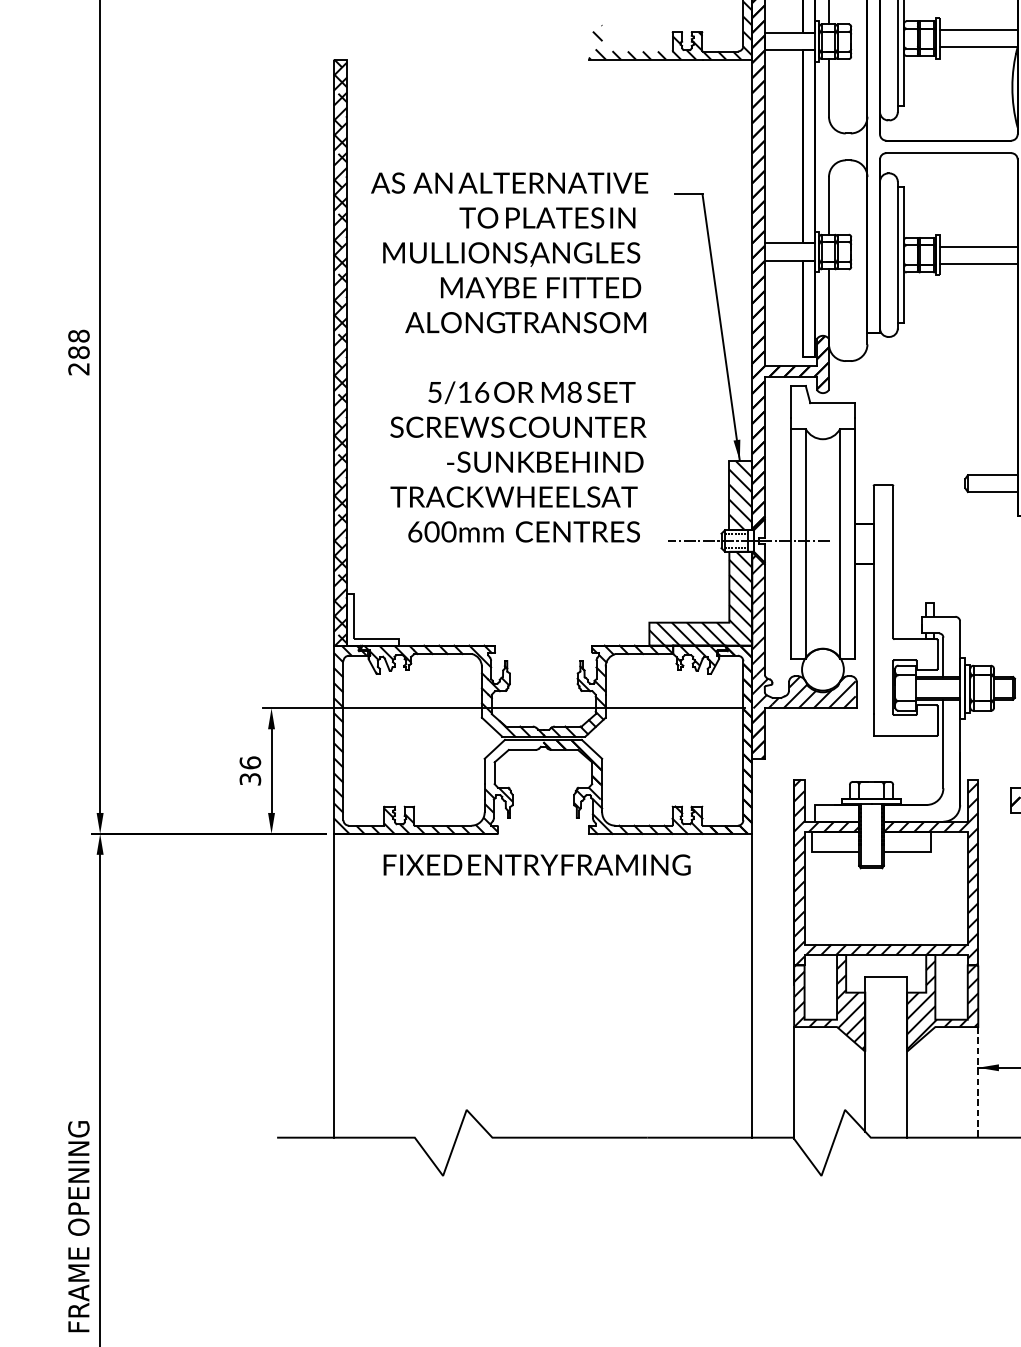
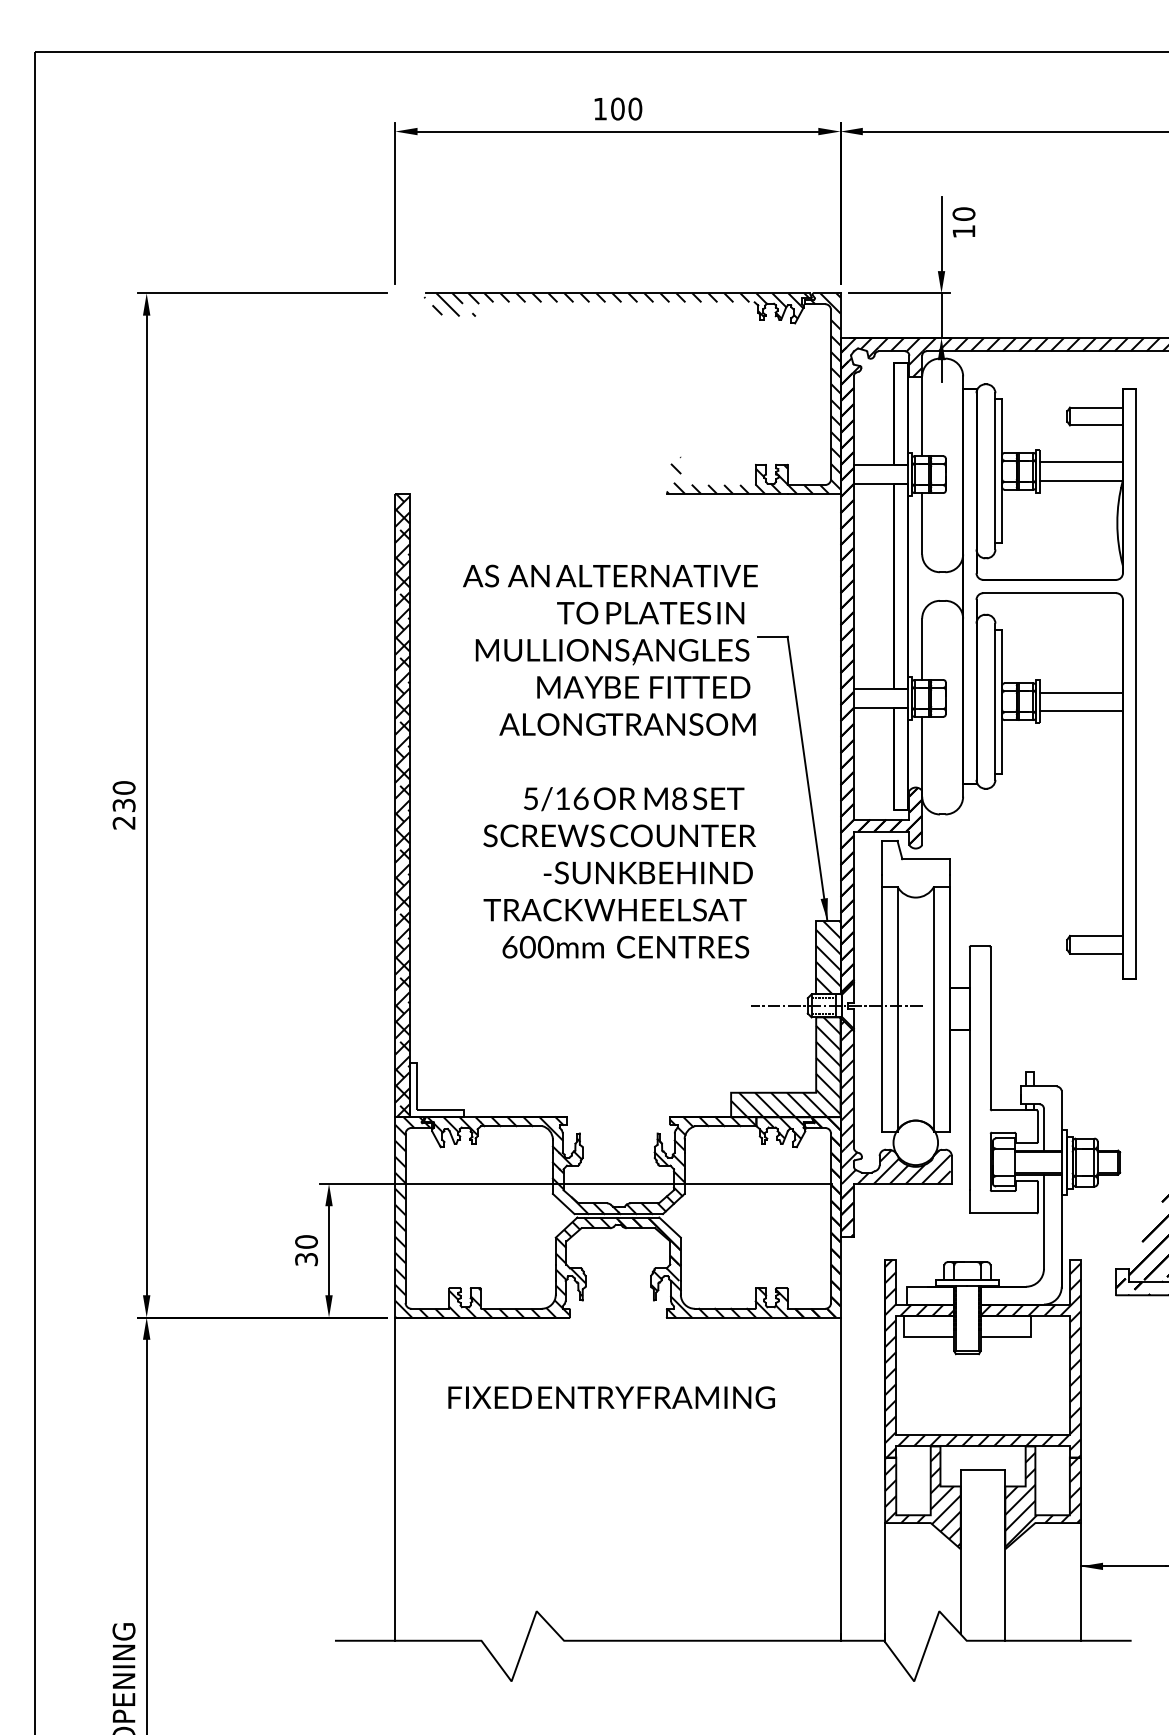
text: (78, 344) -> (123, 796), 288 -> 230
text: (509, 357) -> (610, 761), moved
hatch: (513, 761) -> (586, 1240), added
text: (250, 762) -> (306, 1241), 36 -> 30
text: (536, 864) -> (611, 1397), moved
line: (978, 1081) -> (1081, 1581), dashed -> solid

